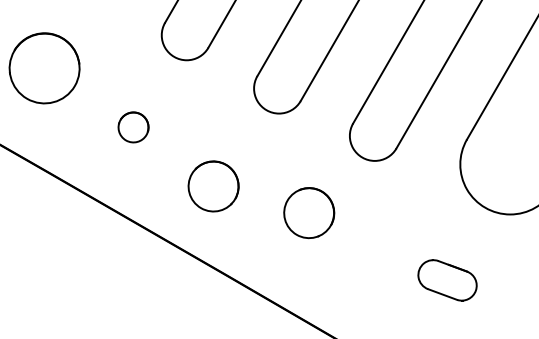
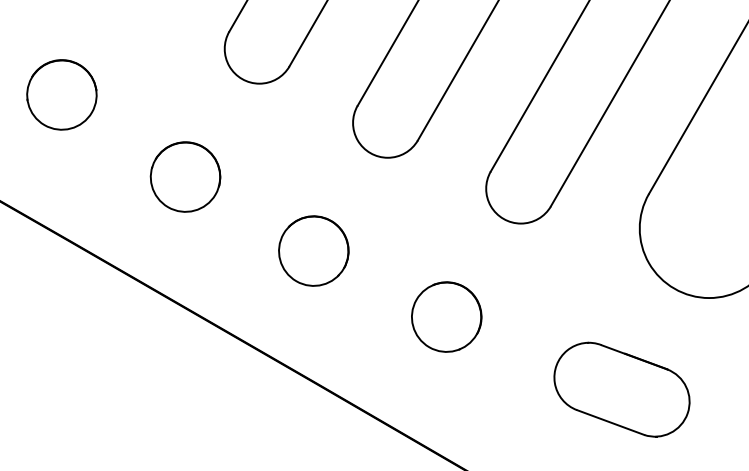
part: (44, 68) -> (61, 94), size x0.71
part: (133, 127) -> (185, 176), size x1.67
part: (213, 186) -> (313, 250), moved
part: (309, 212) -> (446, 316), moved
part: (447, 280) -> (621, 389), size x1.67

